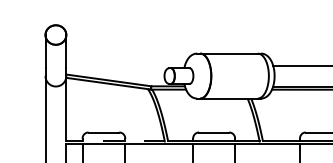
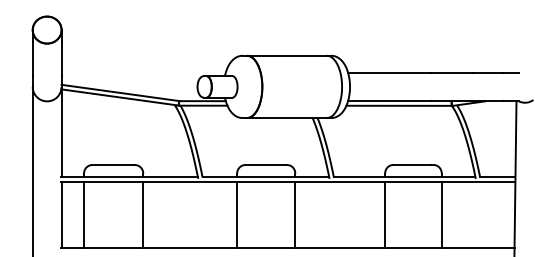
line: (115, 141) -> (129, 177), dashed -> solid

